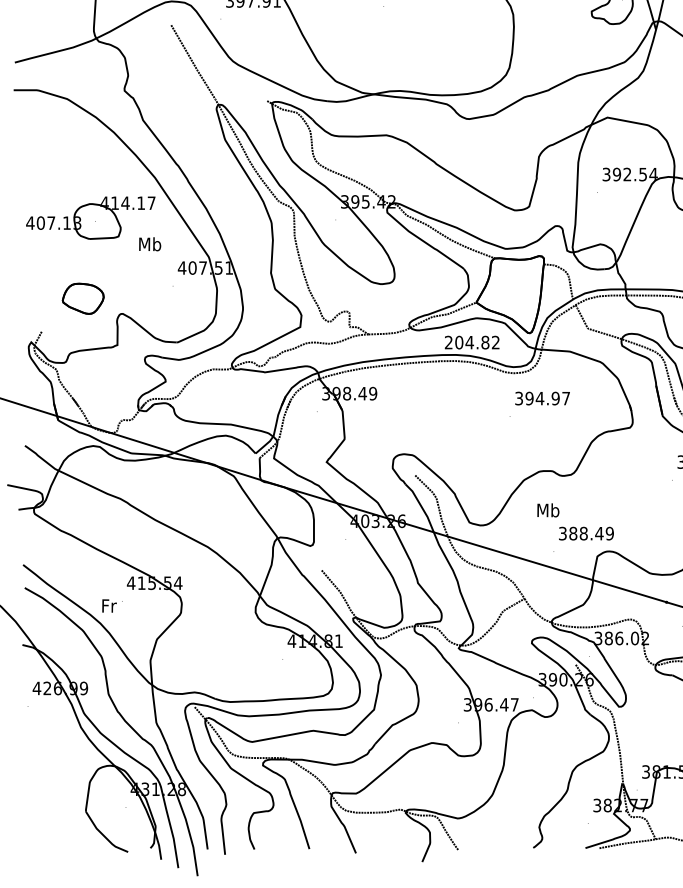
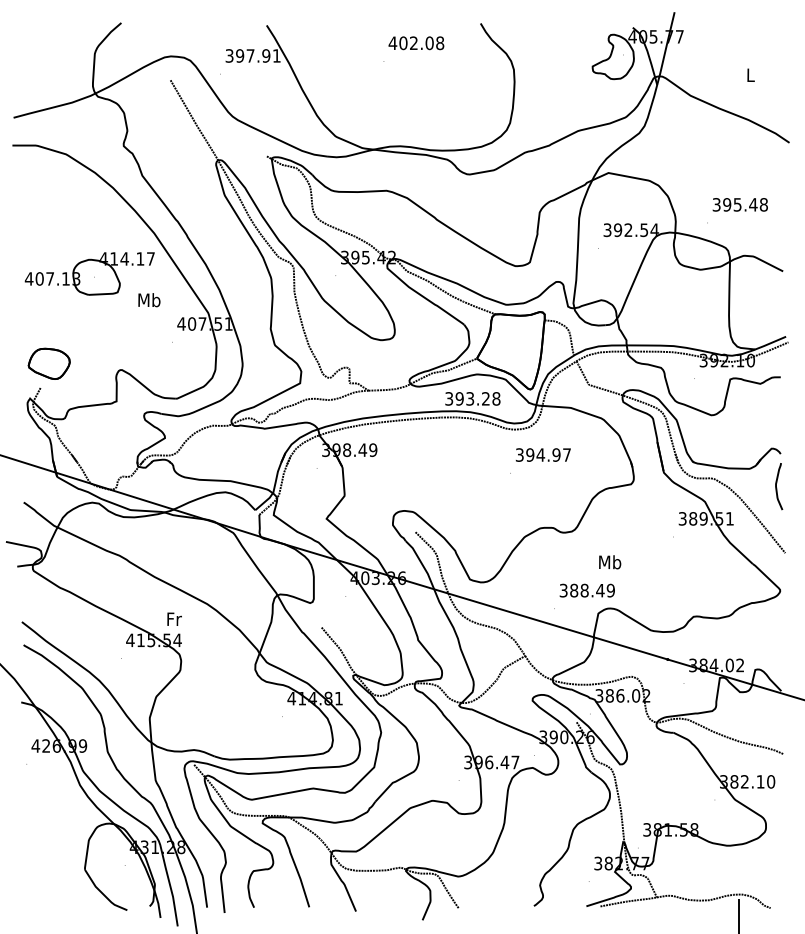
part: (82, 298) -> (48, 363), moved
text: (472, 342) -> (472, 398), 204.82 -> 393.28
text: (548, 510) -> (610, 562), moved
text: (109, 605) -> (174, 618), moved

